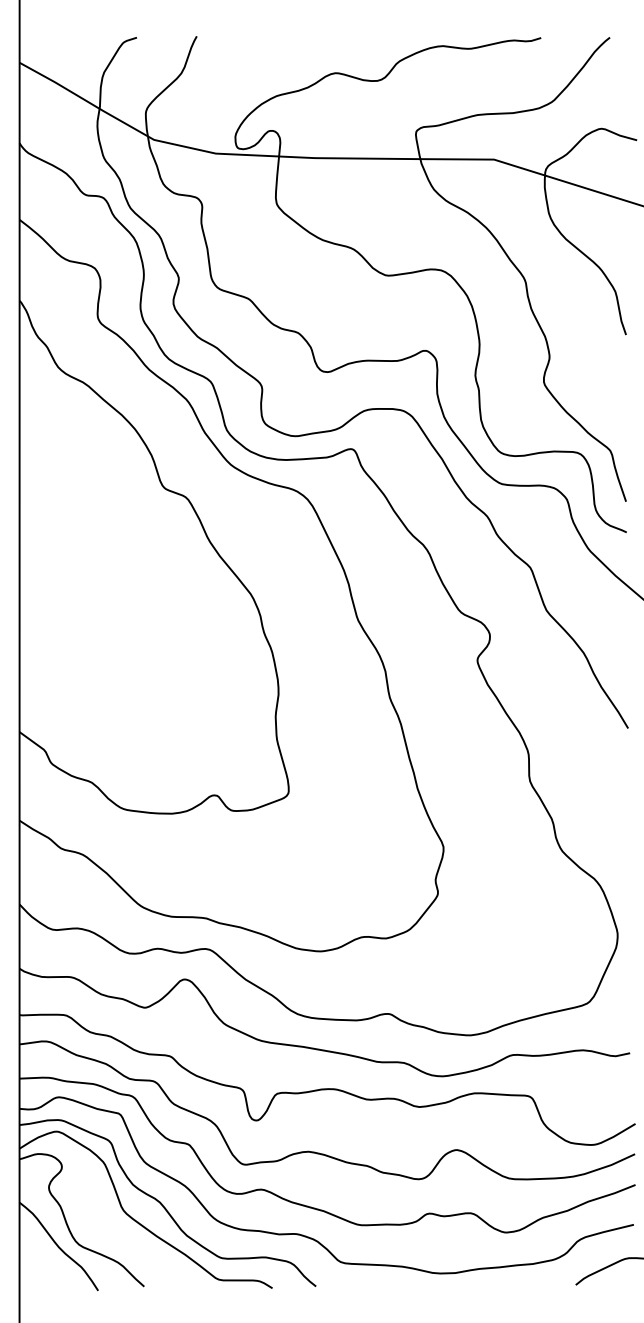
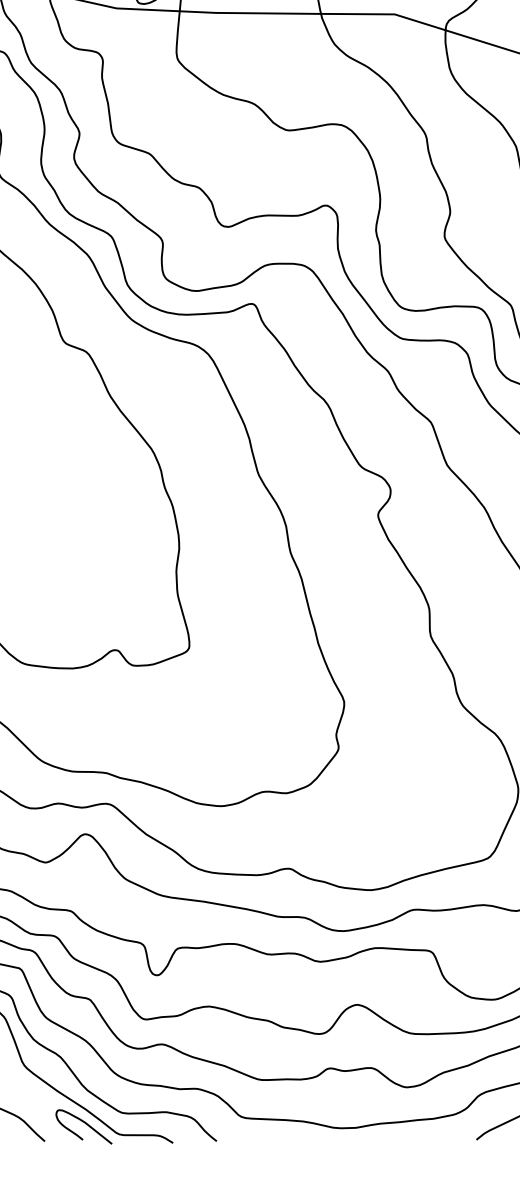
curve: (184, 1269) -> (85, 1124), added

